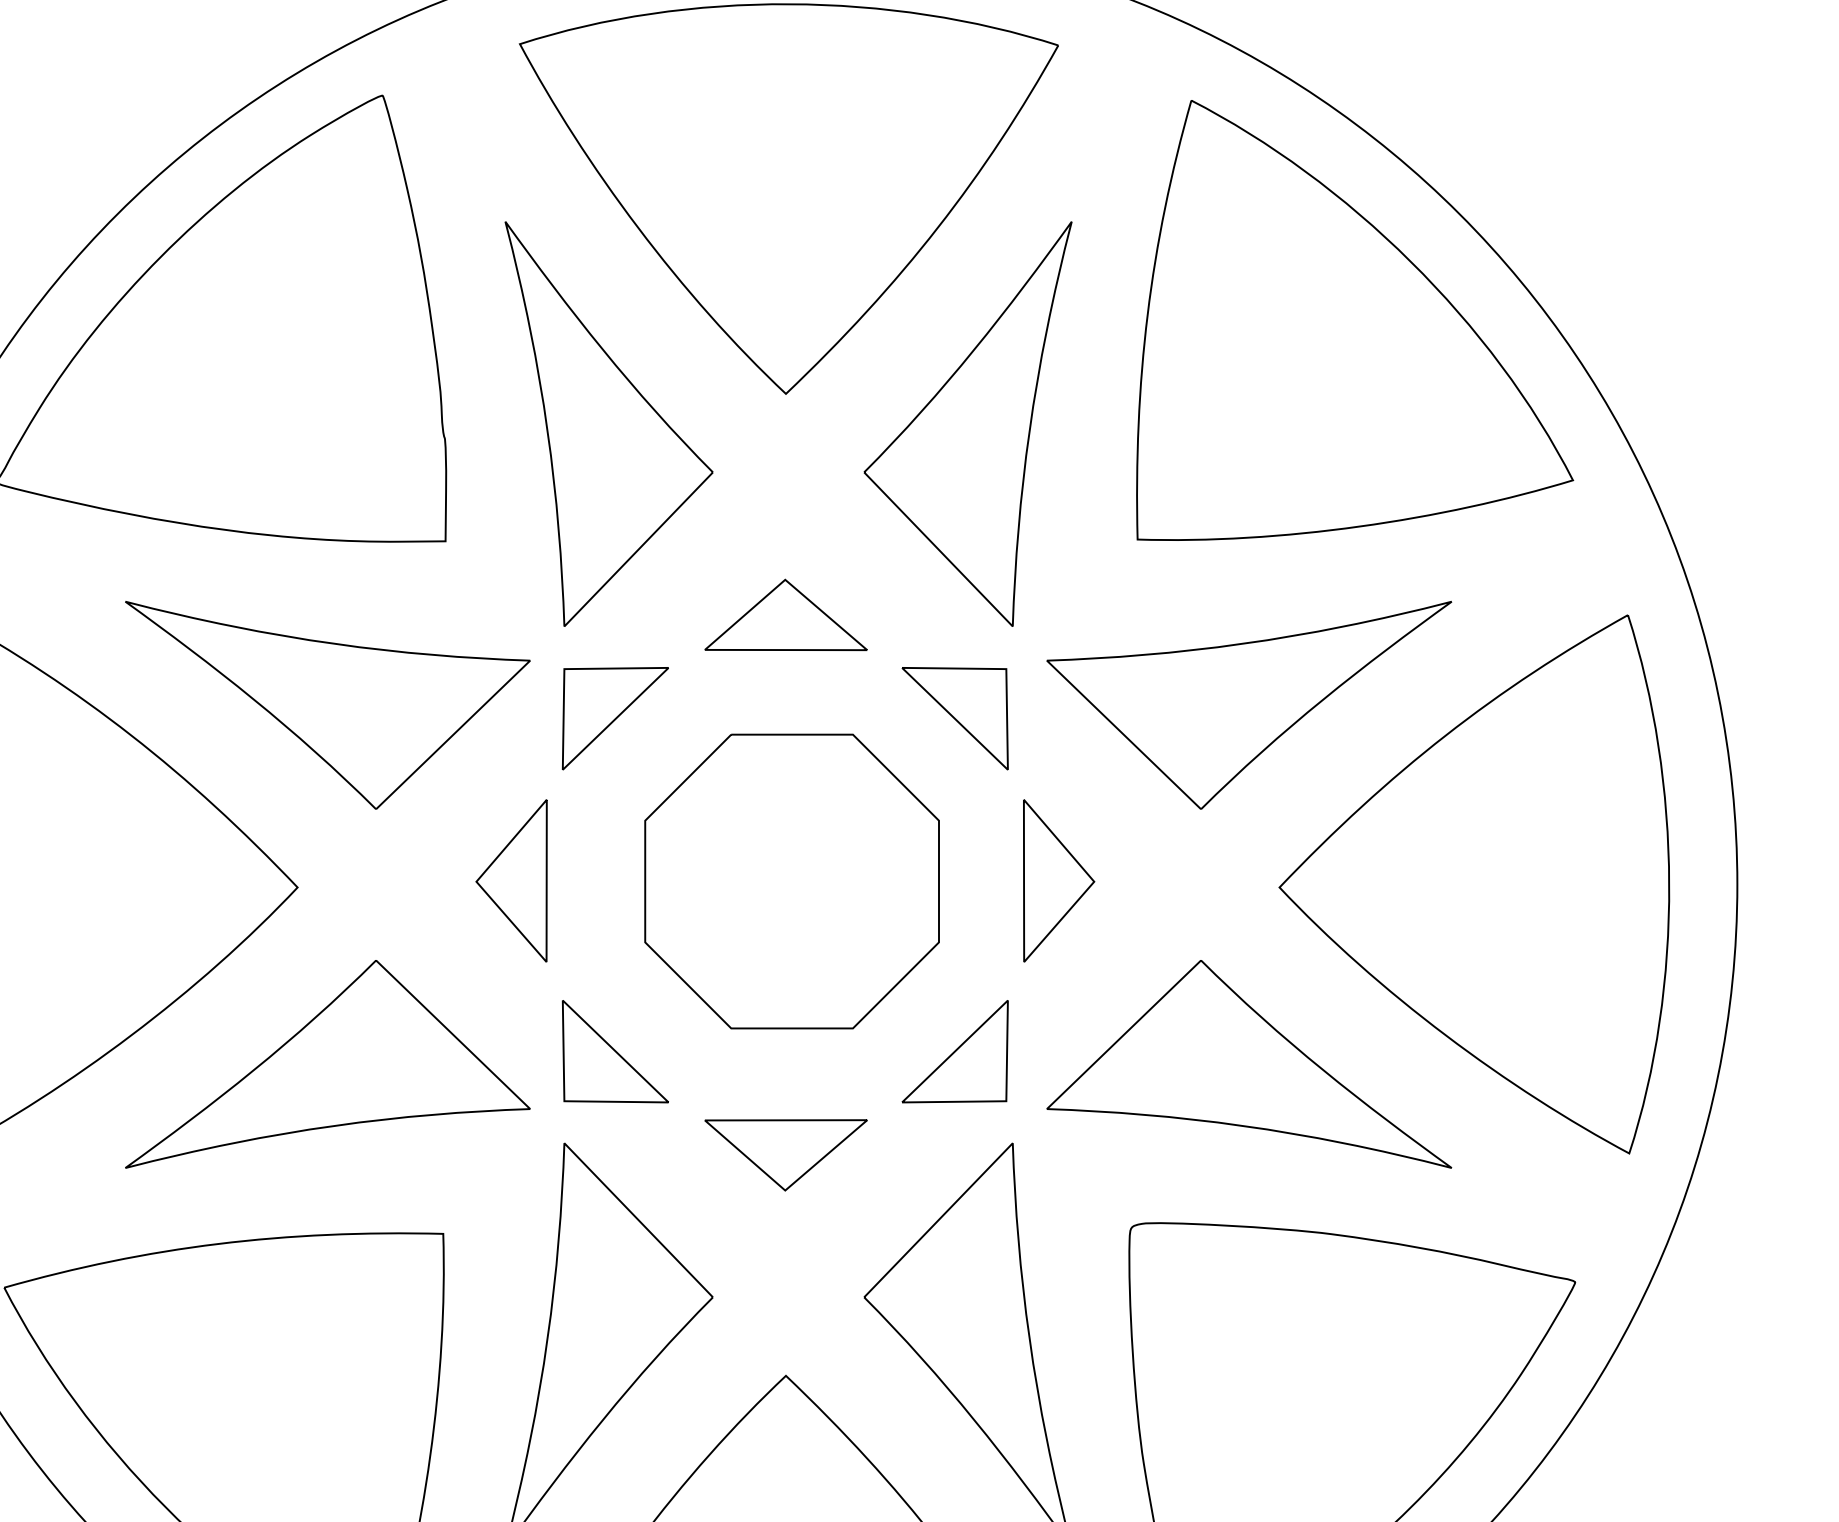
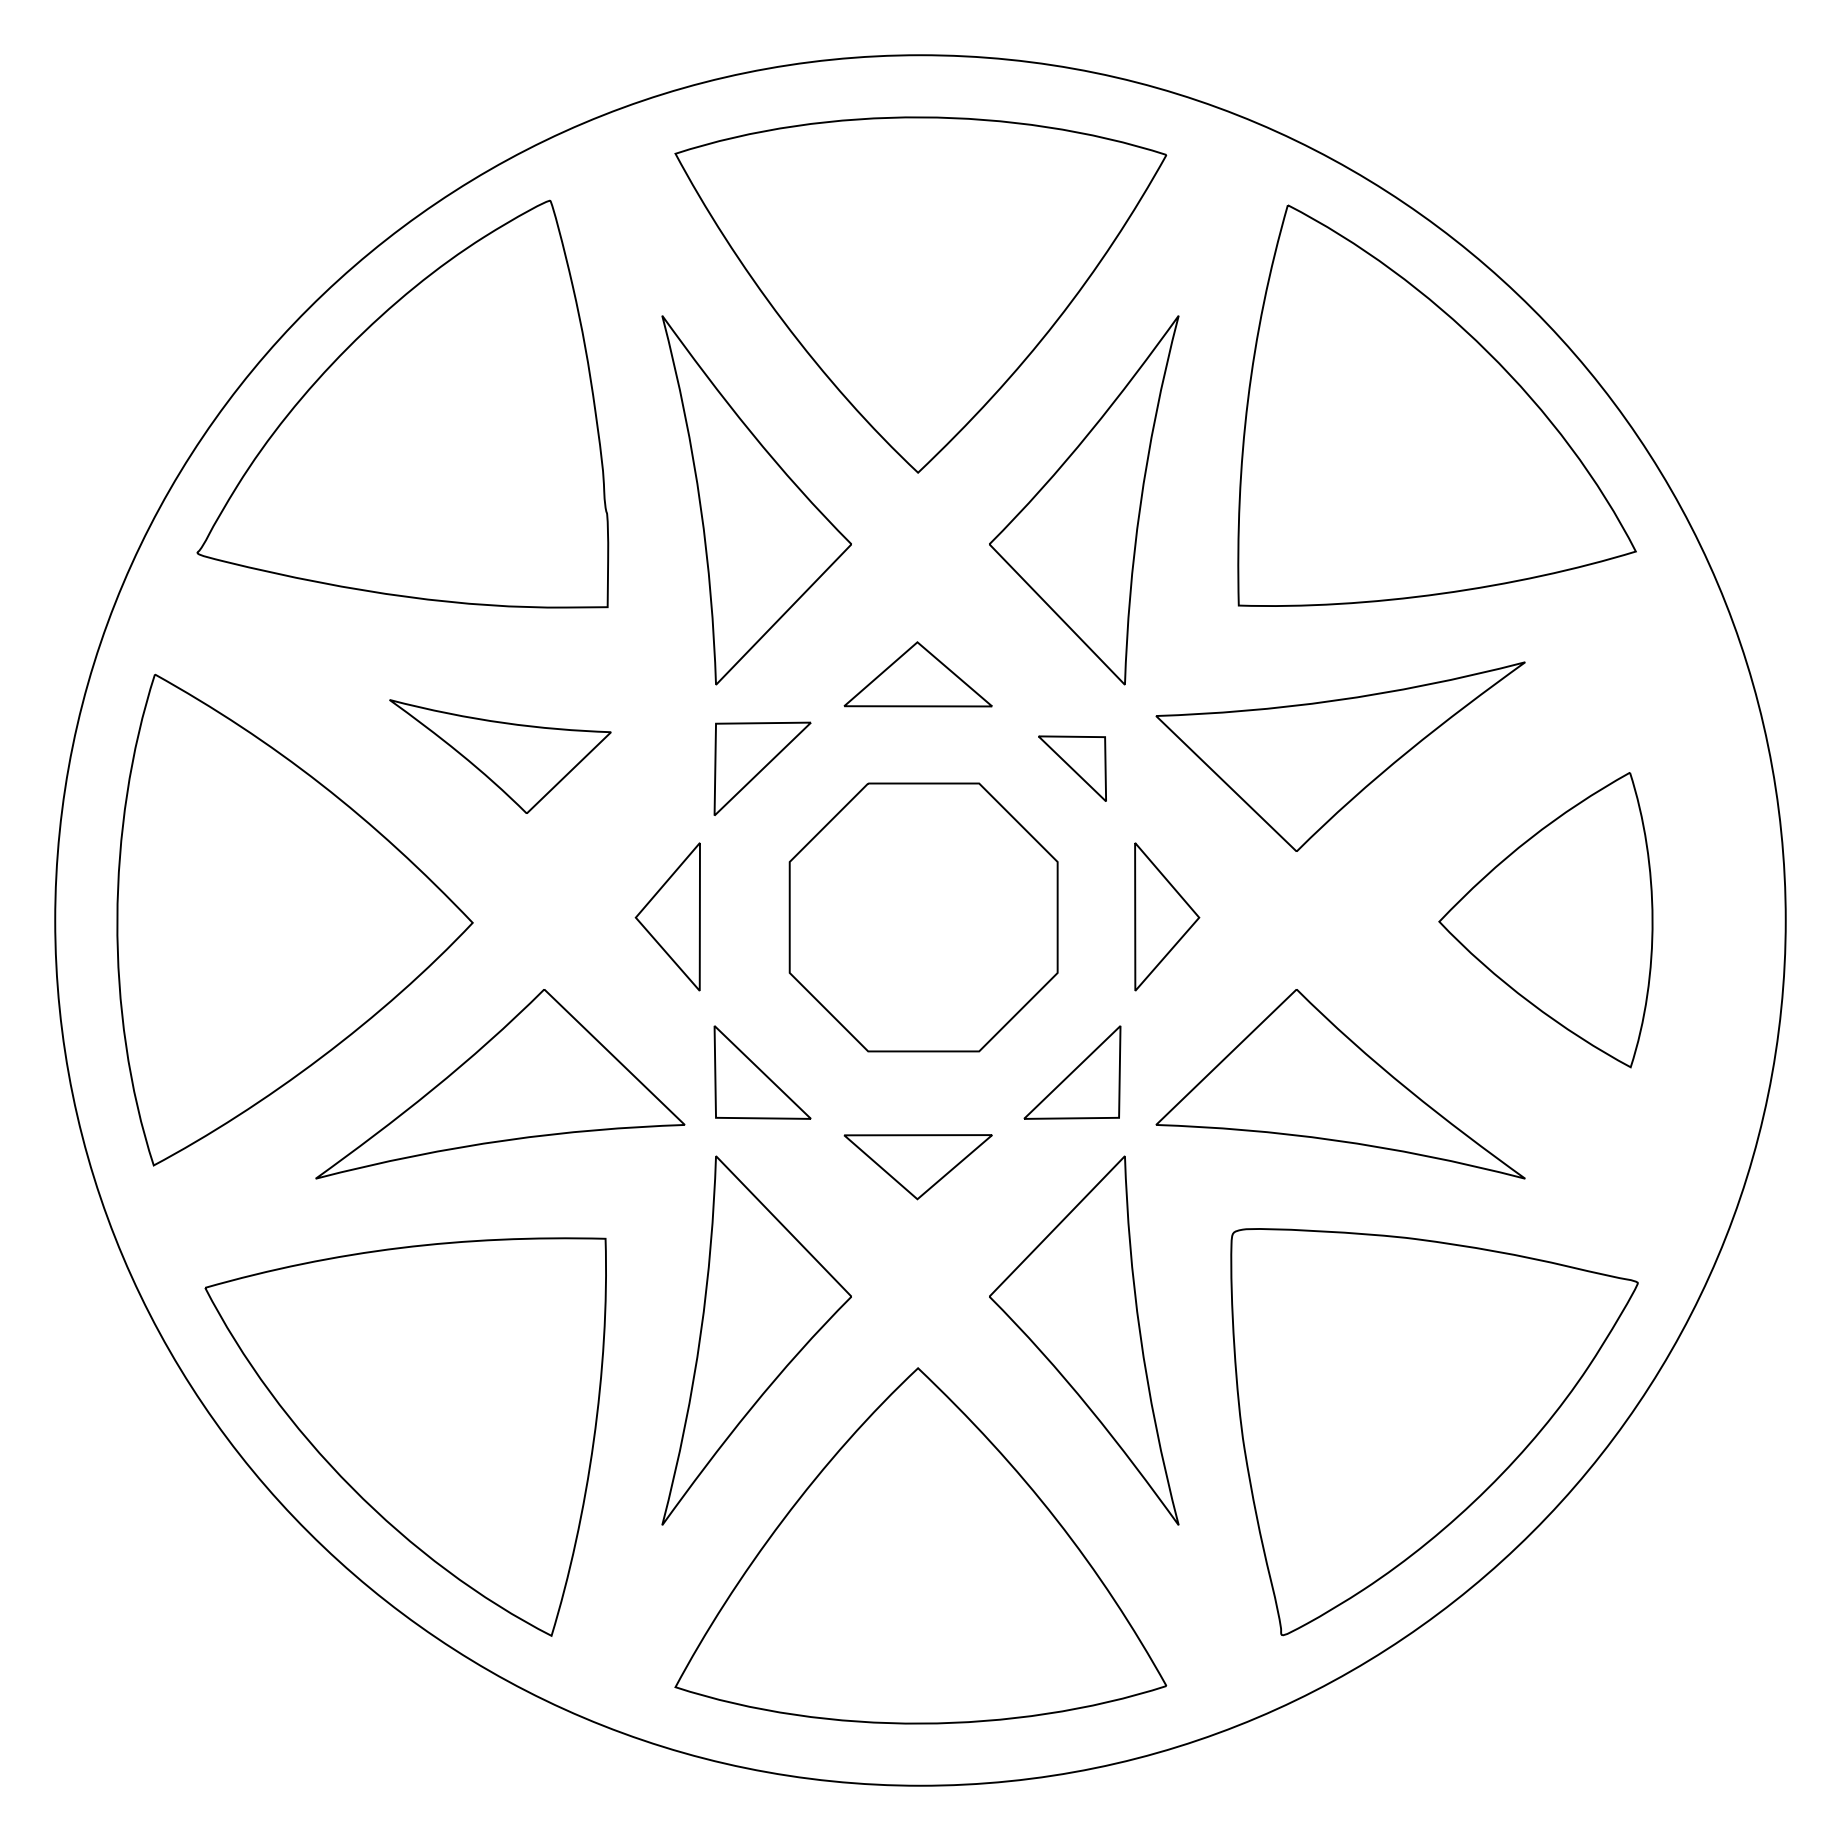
part: (328, 705) -> (500, 756), size x0.6
part: (955, 718) -> (1072, 768), size x0.7
part: (1473, 883) -> (1545, 919), size x0.6

